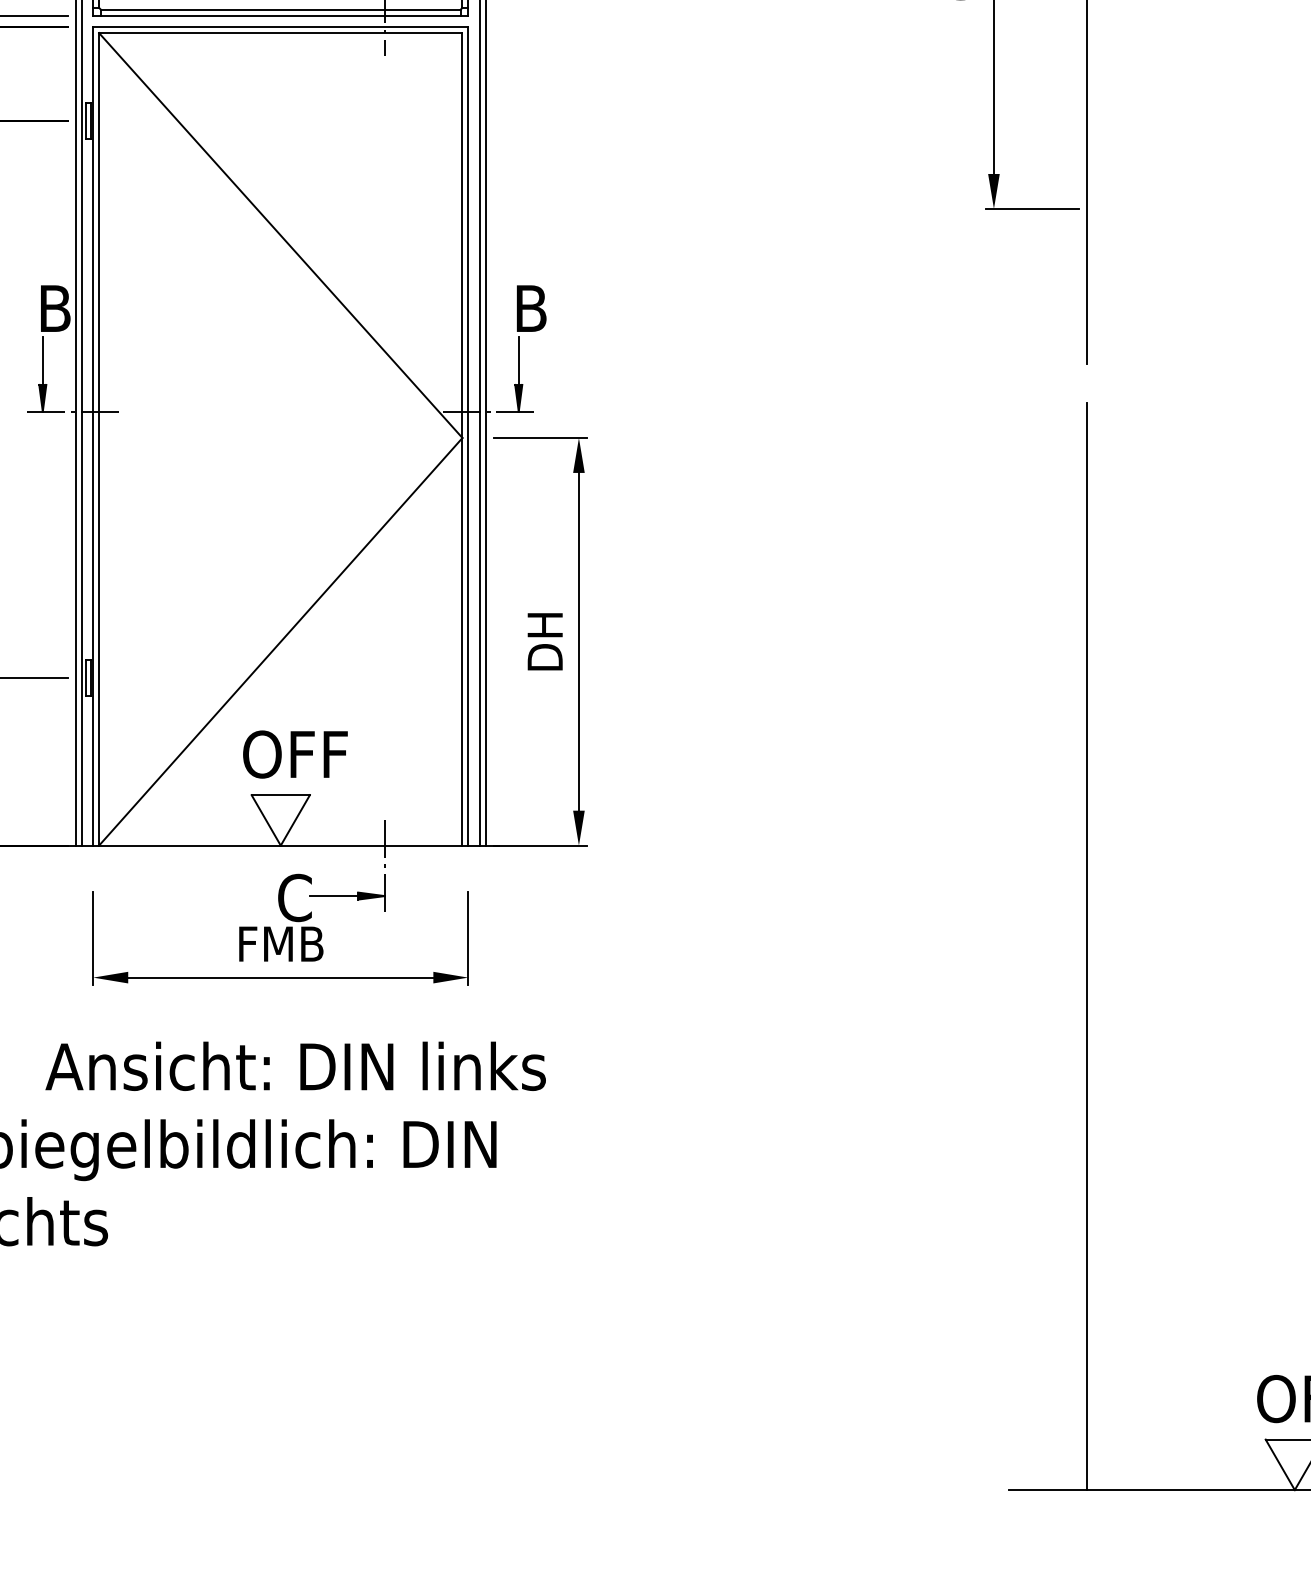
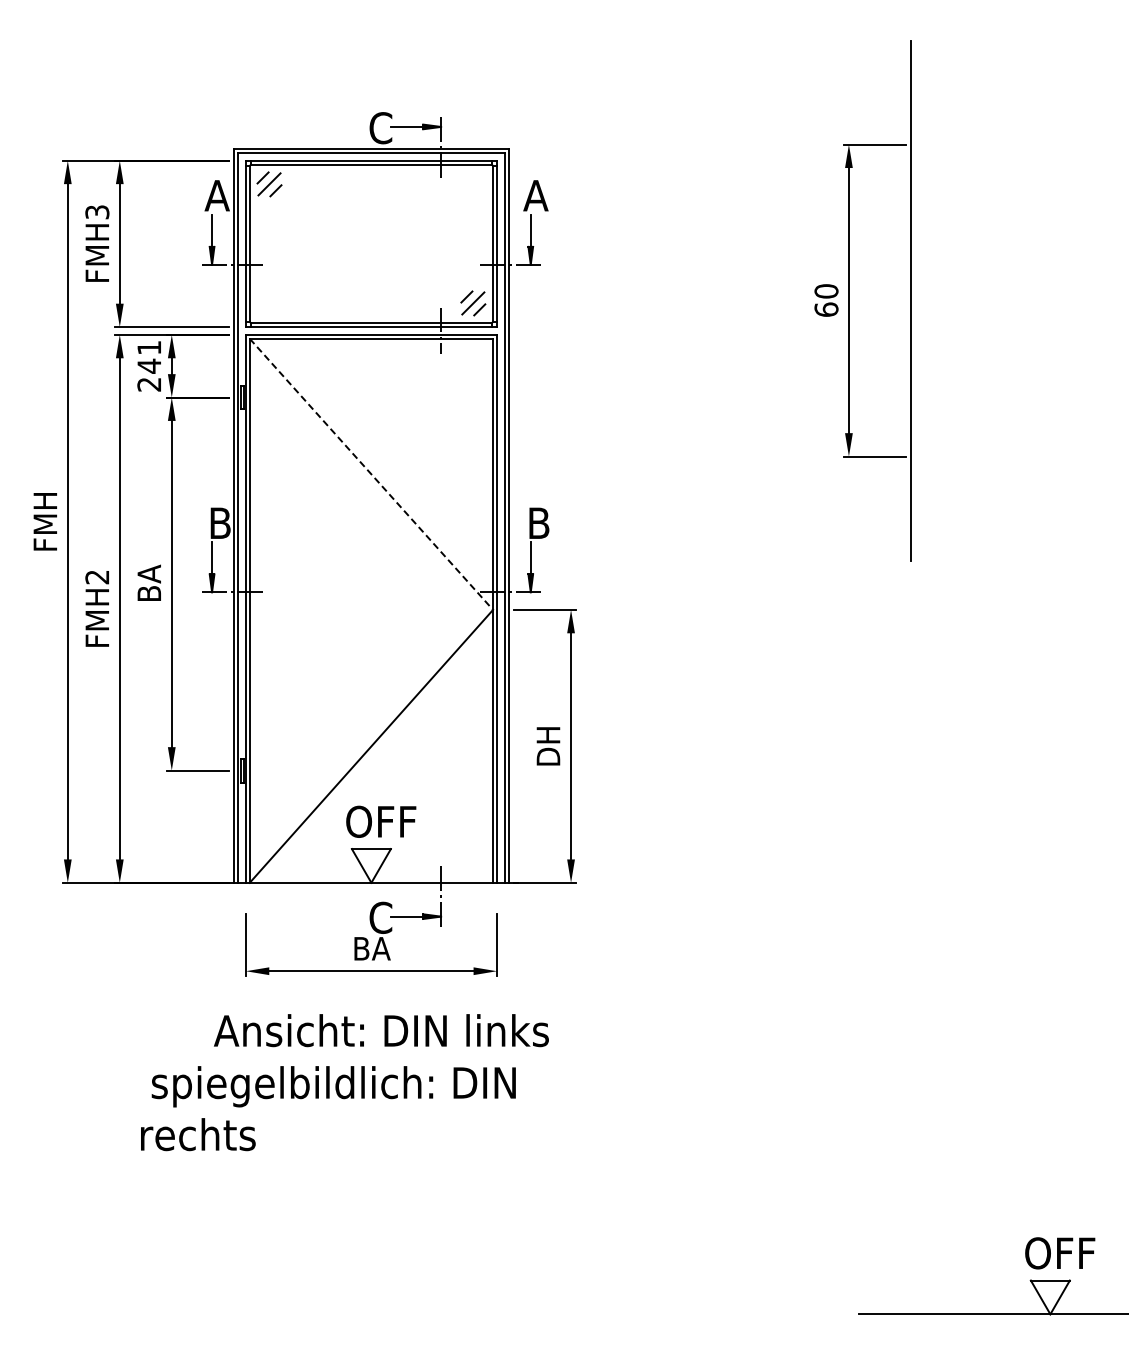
line: (280, 235) -> (371, 474), solid -> dashed
text: (280, 943) -> (371, 948), FMB -> BA
line: (1087, 946) -> (911, 950), removed

